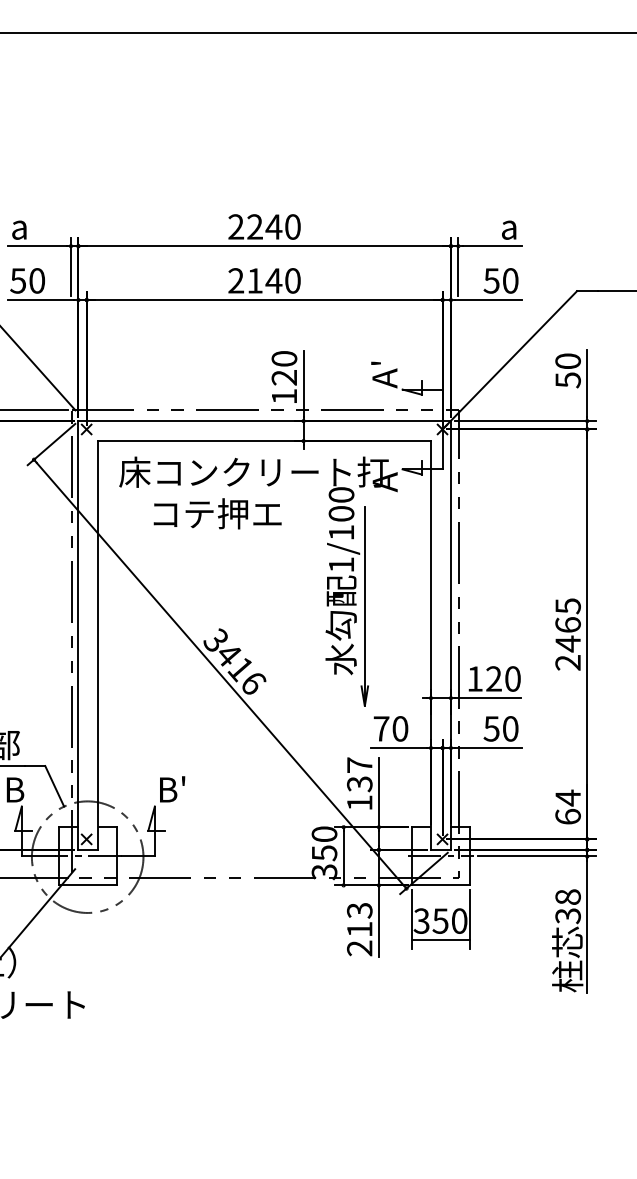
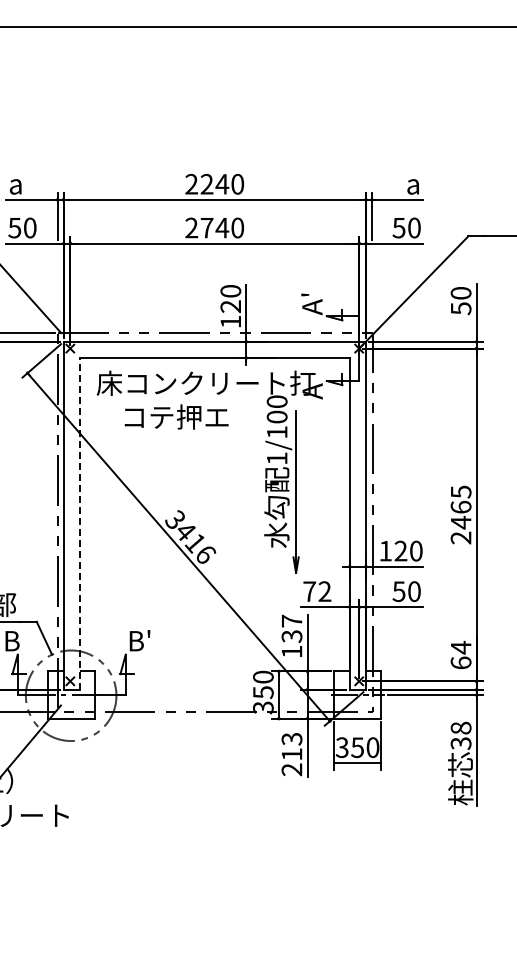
text: (254, 281) -> (206, 228), 2140 -> 2740
line: (97, 646) -> (79, 524), solid -> dashed
text: (399, 728) -> (324, 591), 70 -> 72

